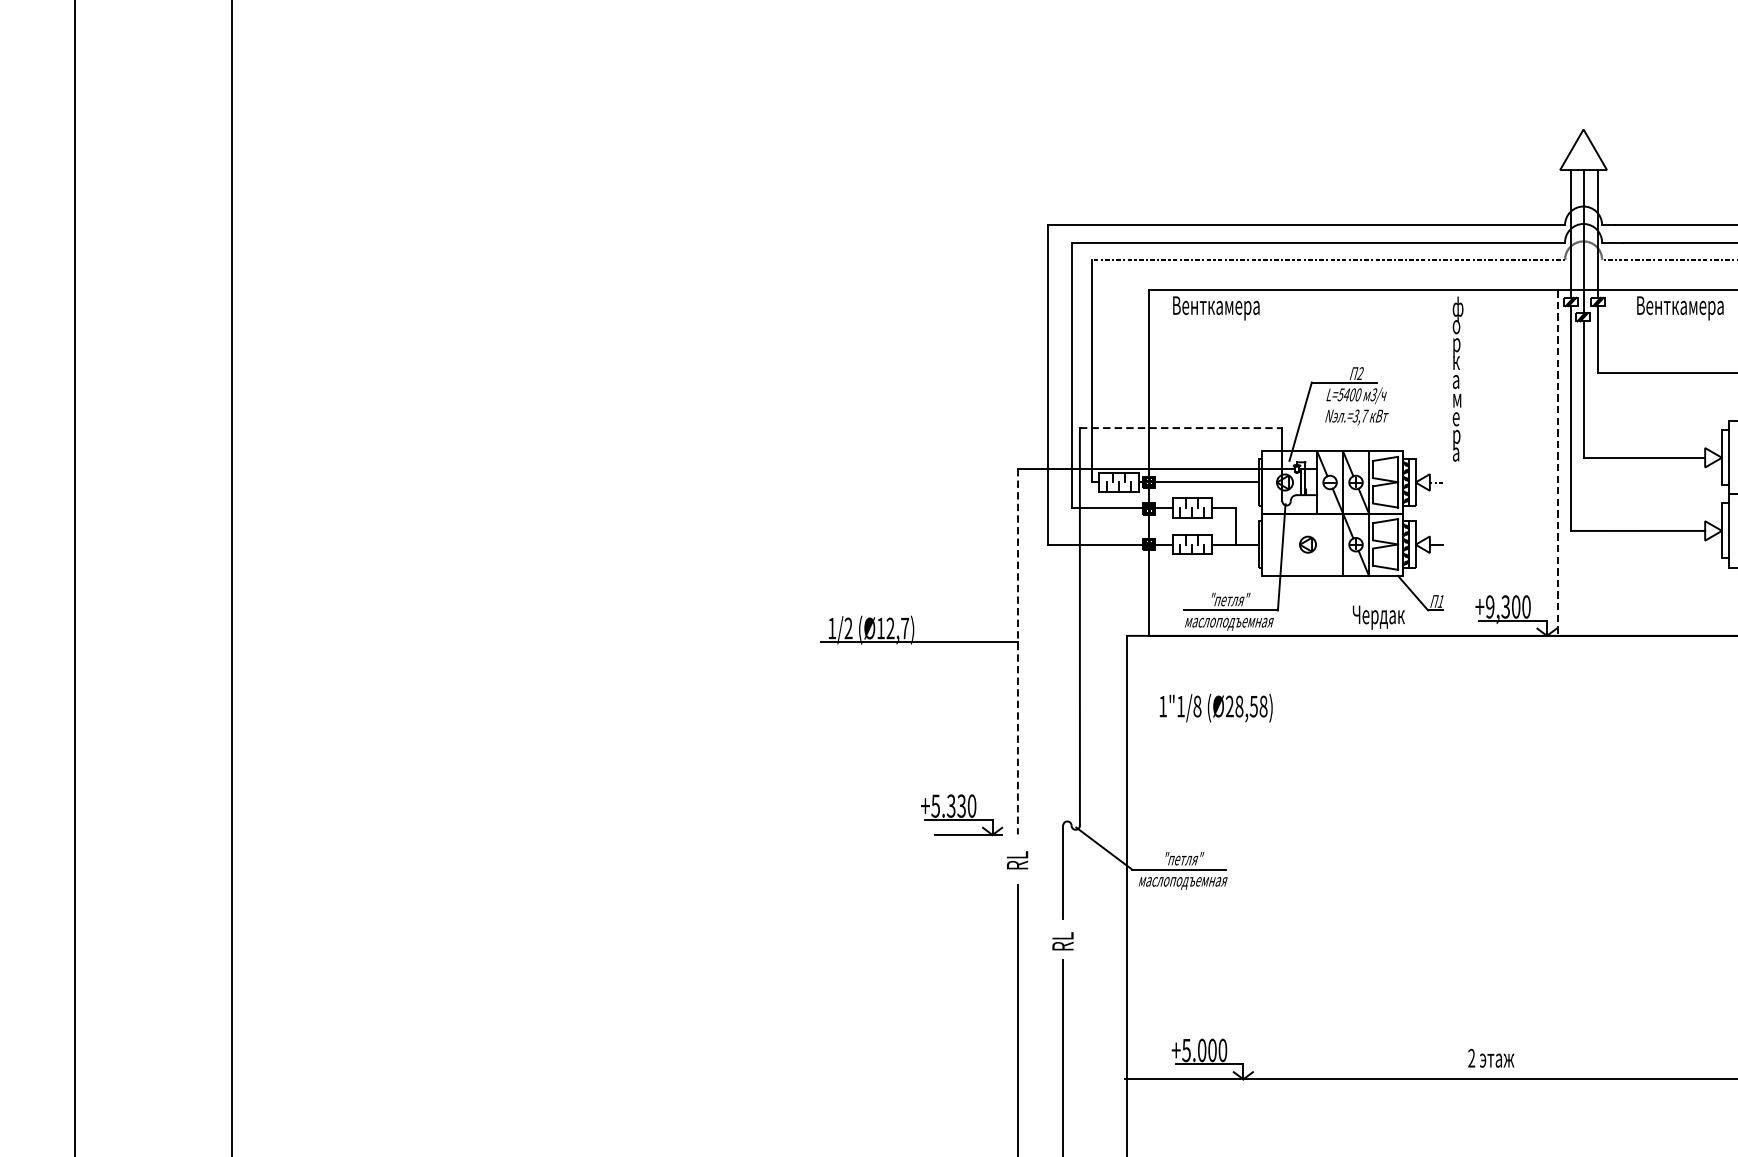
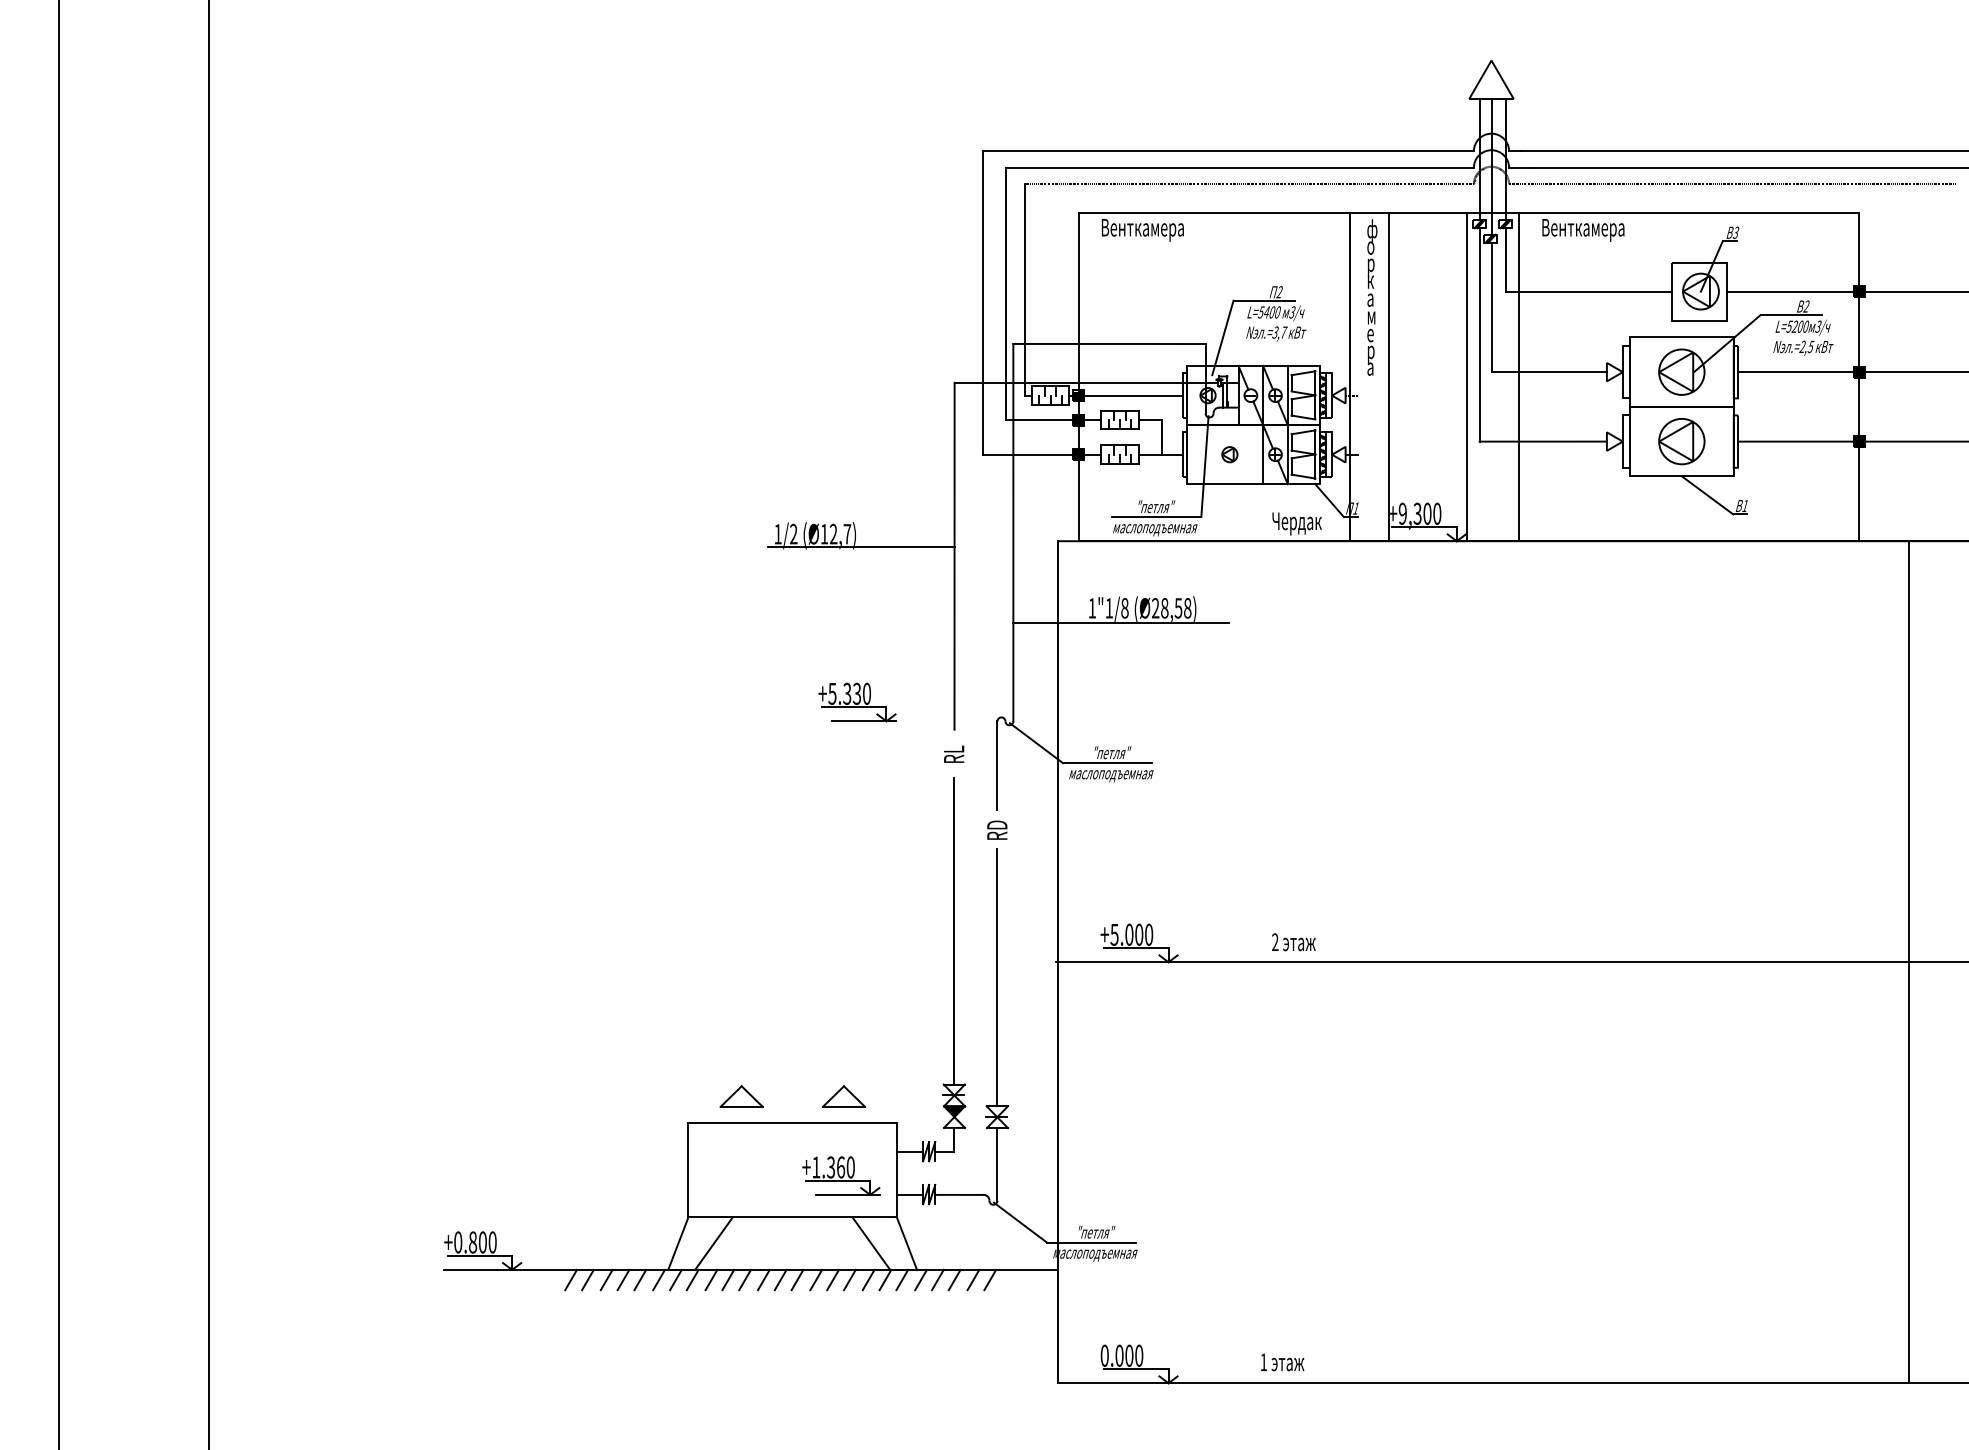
line: (1181, 428) -> (1109, 344), dashed -> solid
line: (1435, 463) -> (1350, 377), added
line: (1475, 463) -> (1388, 377), added
line: (1557, 463) -> (1466, 377), dashed -> solid
line: (1613, 463) -> (1519, 377), added
line: (1017, 651) -> (954, 556), dashed -> solid
line: (1192, 721) -> (1120, 622), added
part: (962, 815) -> (857, 702), moved
text: (1063, 933) -> (997, 823), RL -> RD
text: (1490, 1058) -> (1293, 942), moved

